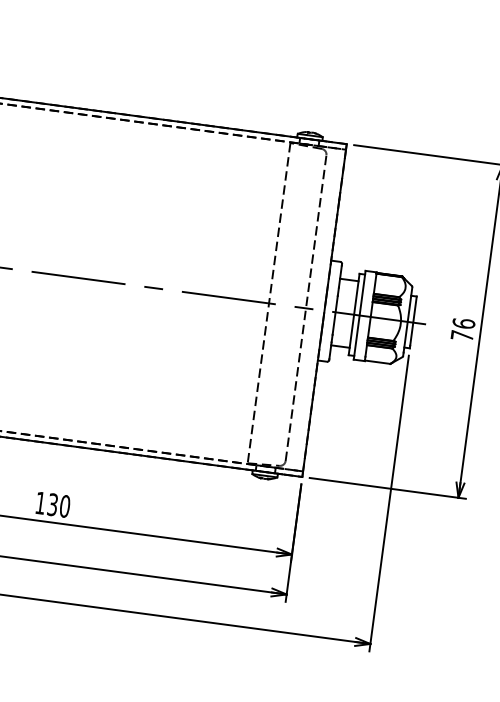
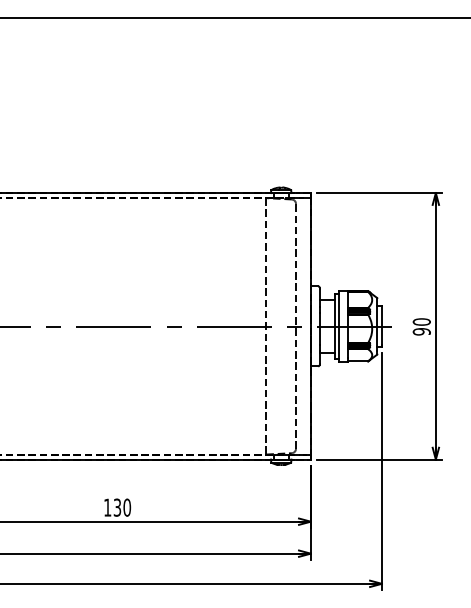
text: (462, 329) -> (421, 326), 76 -> 90

